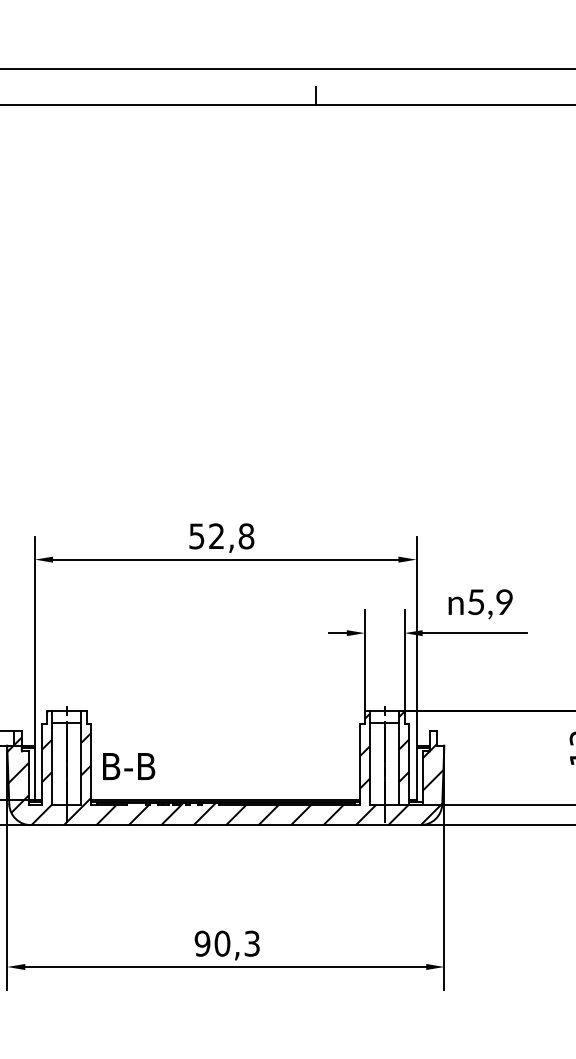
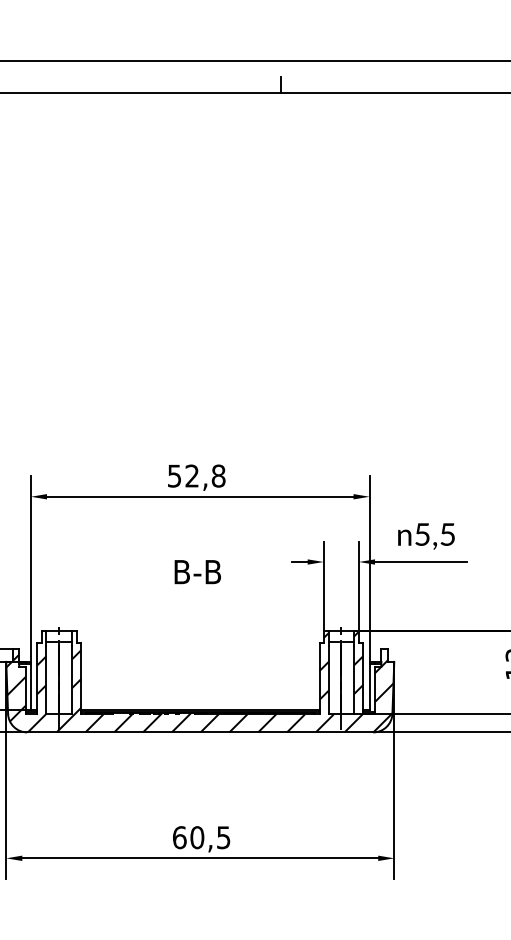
text: (504, 602) -> (447, 534), 5,9 -> 5,5
text: (129, 766) -> (198, 572), moved
text: (226, 943) -> (200, 837), 90,3 -> 60,5

